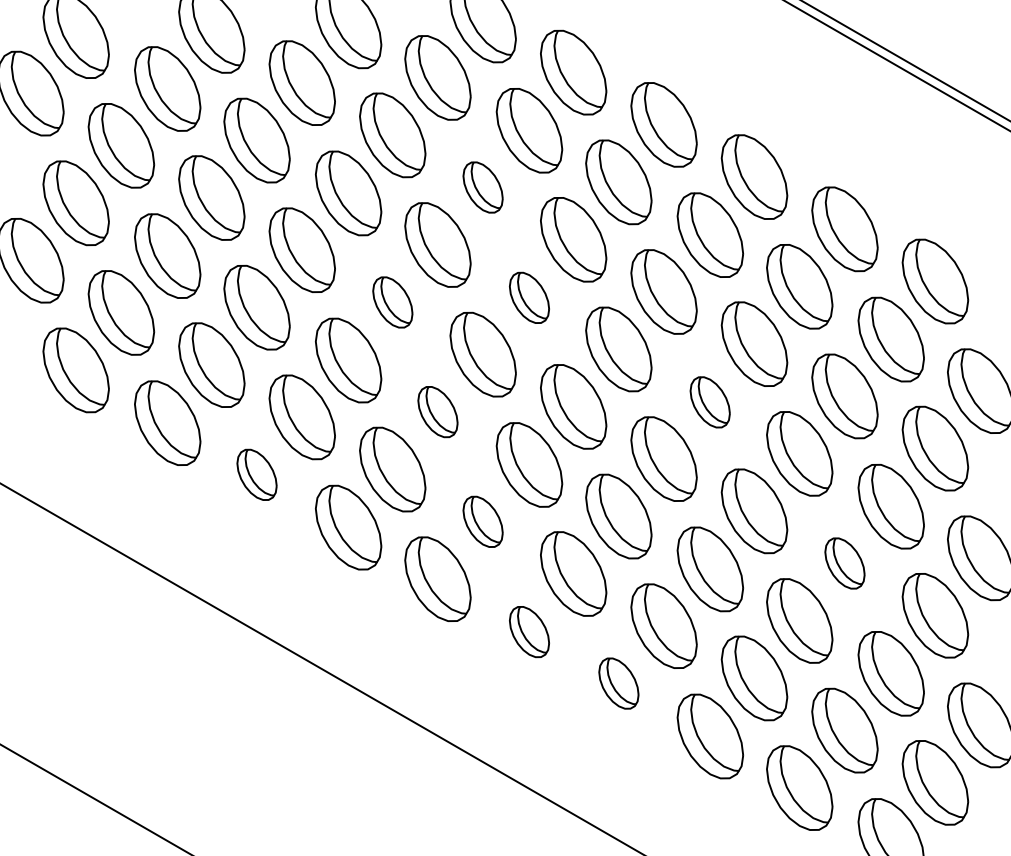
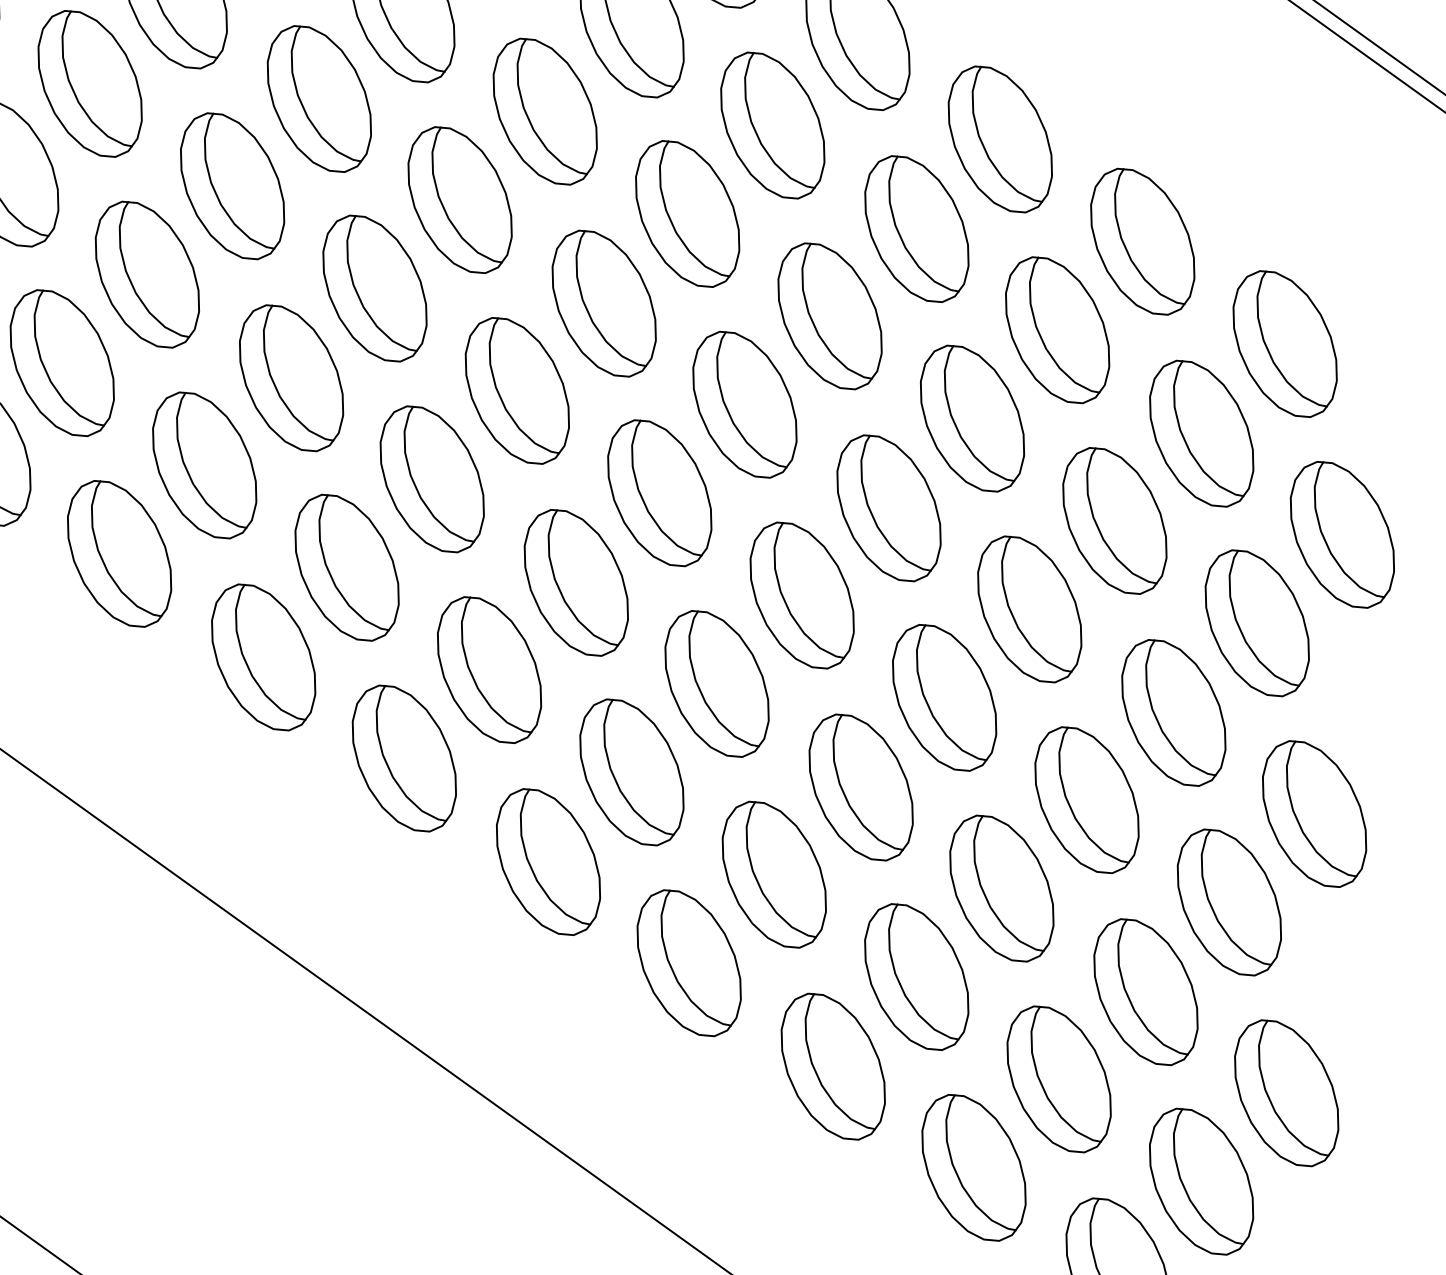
part: (482, 187) -> (544, 111), size x1.67
part: (529, 297) -> (604, 303), size x1.67
part: (392, 302) -> (374, 288), size x1.67
part: (709, 402) -> (887, 508), size x1.67
part: (437, 411) -> (431, 478), size x1.67
part: (256, 474) -> (118, 553), size x1.67
part: (482, 521) -> (488, 669), size x1.67
part: (844, 563) -> (1086, 800), size x1.67
part: (529, 631) -> (548, 861), size x1.67
part: (618, 683) -> (688, 962), size x1.67

